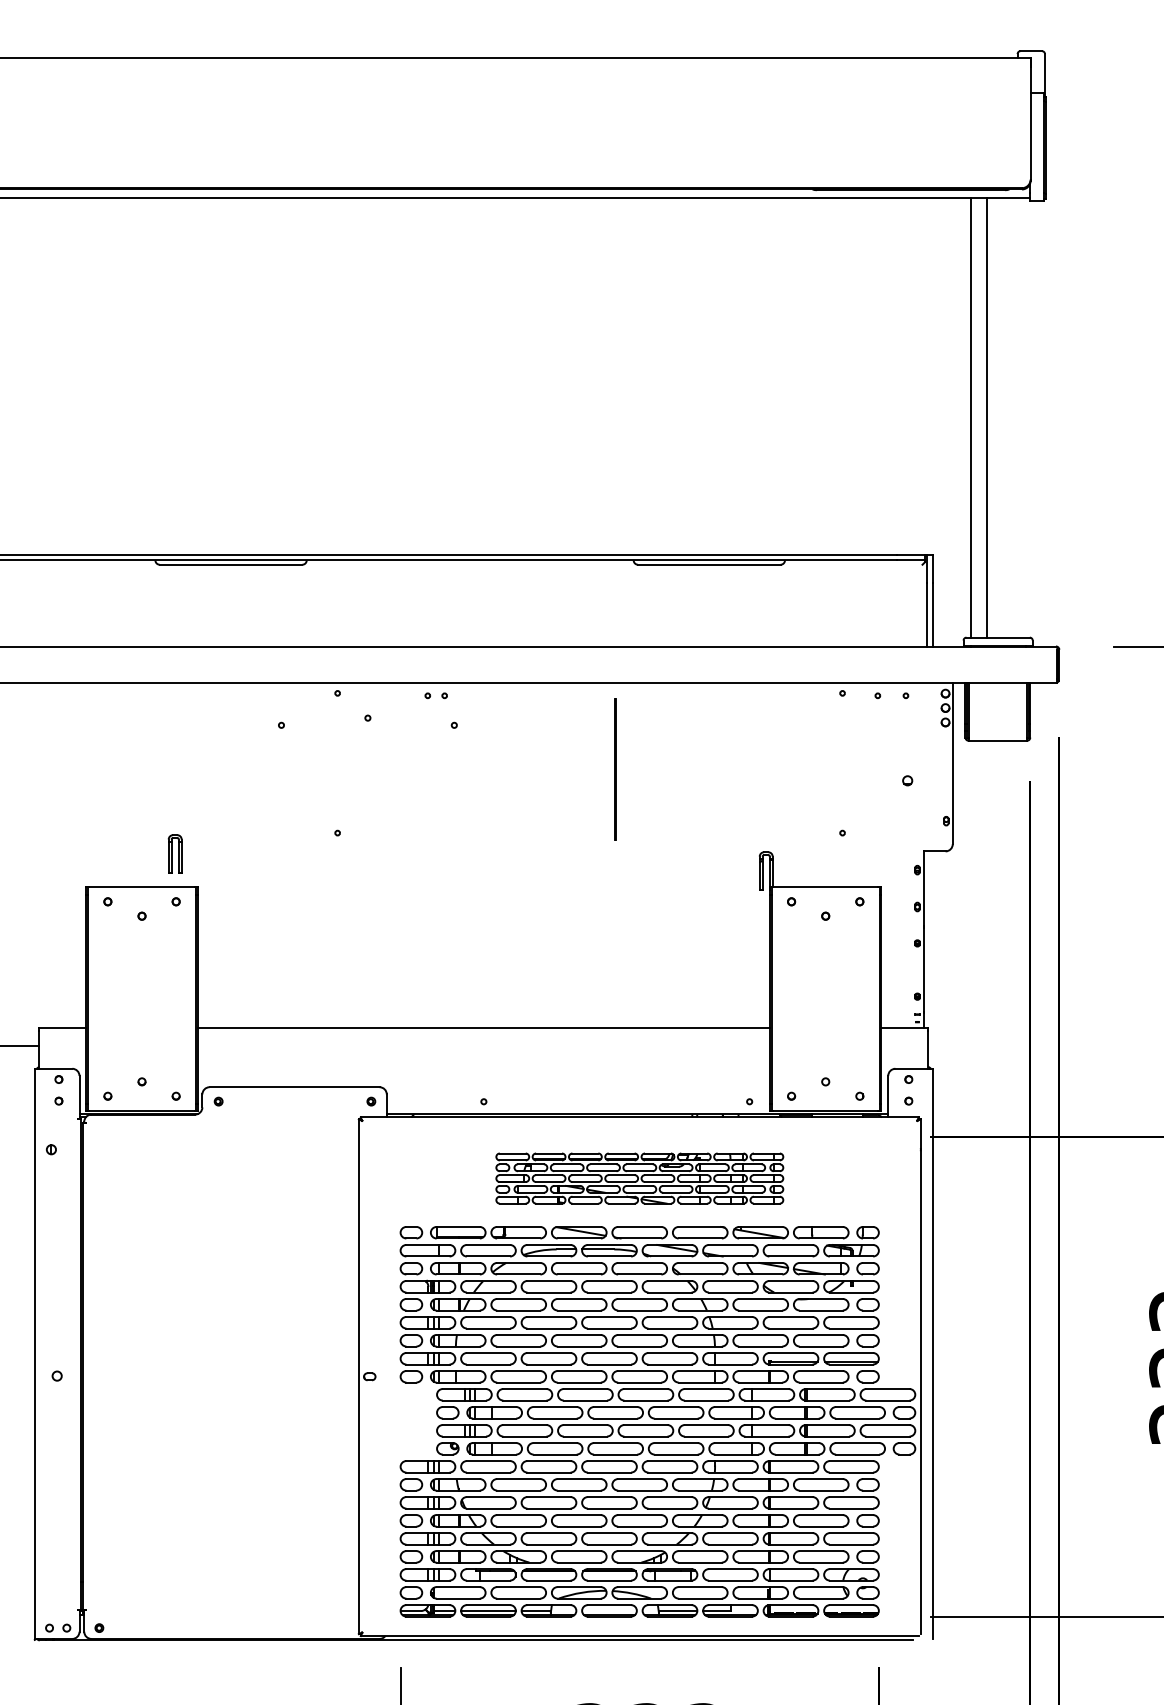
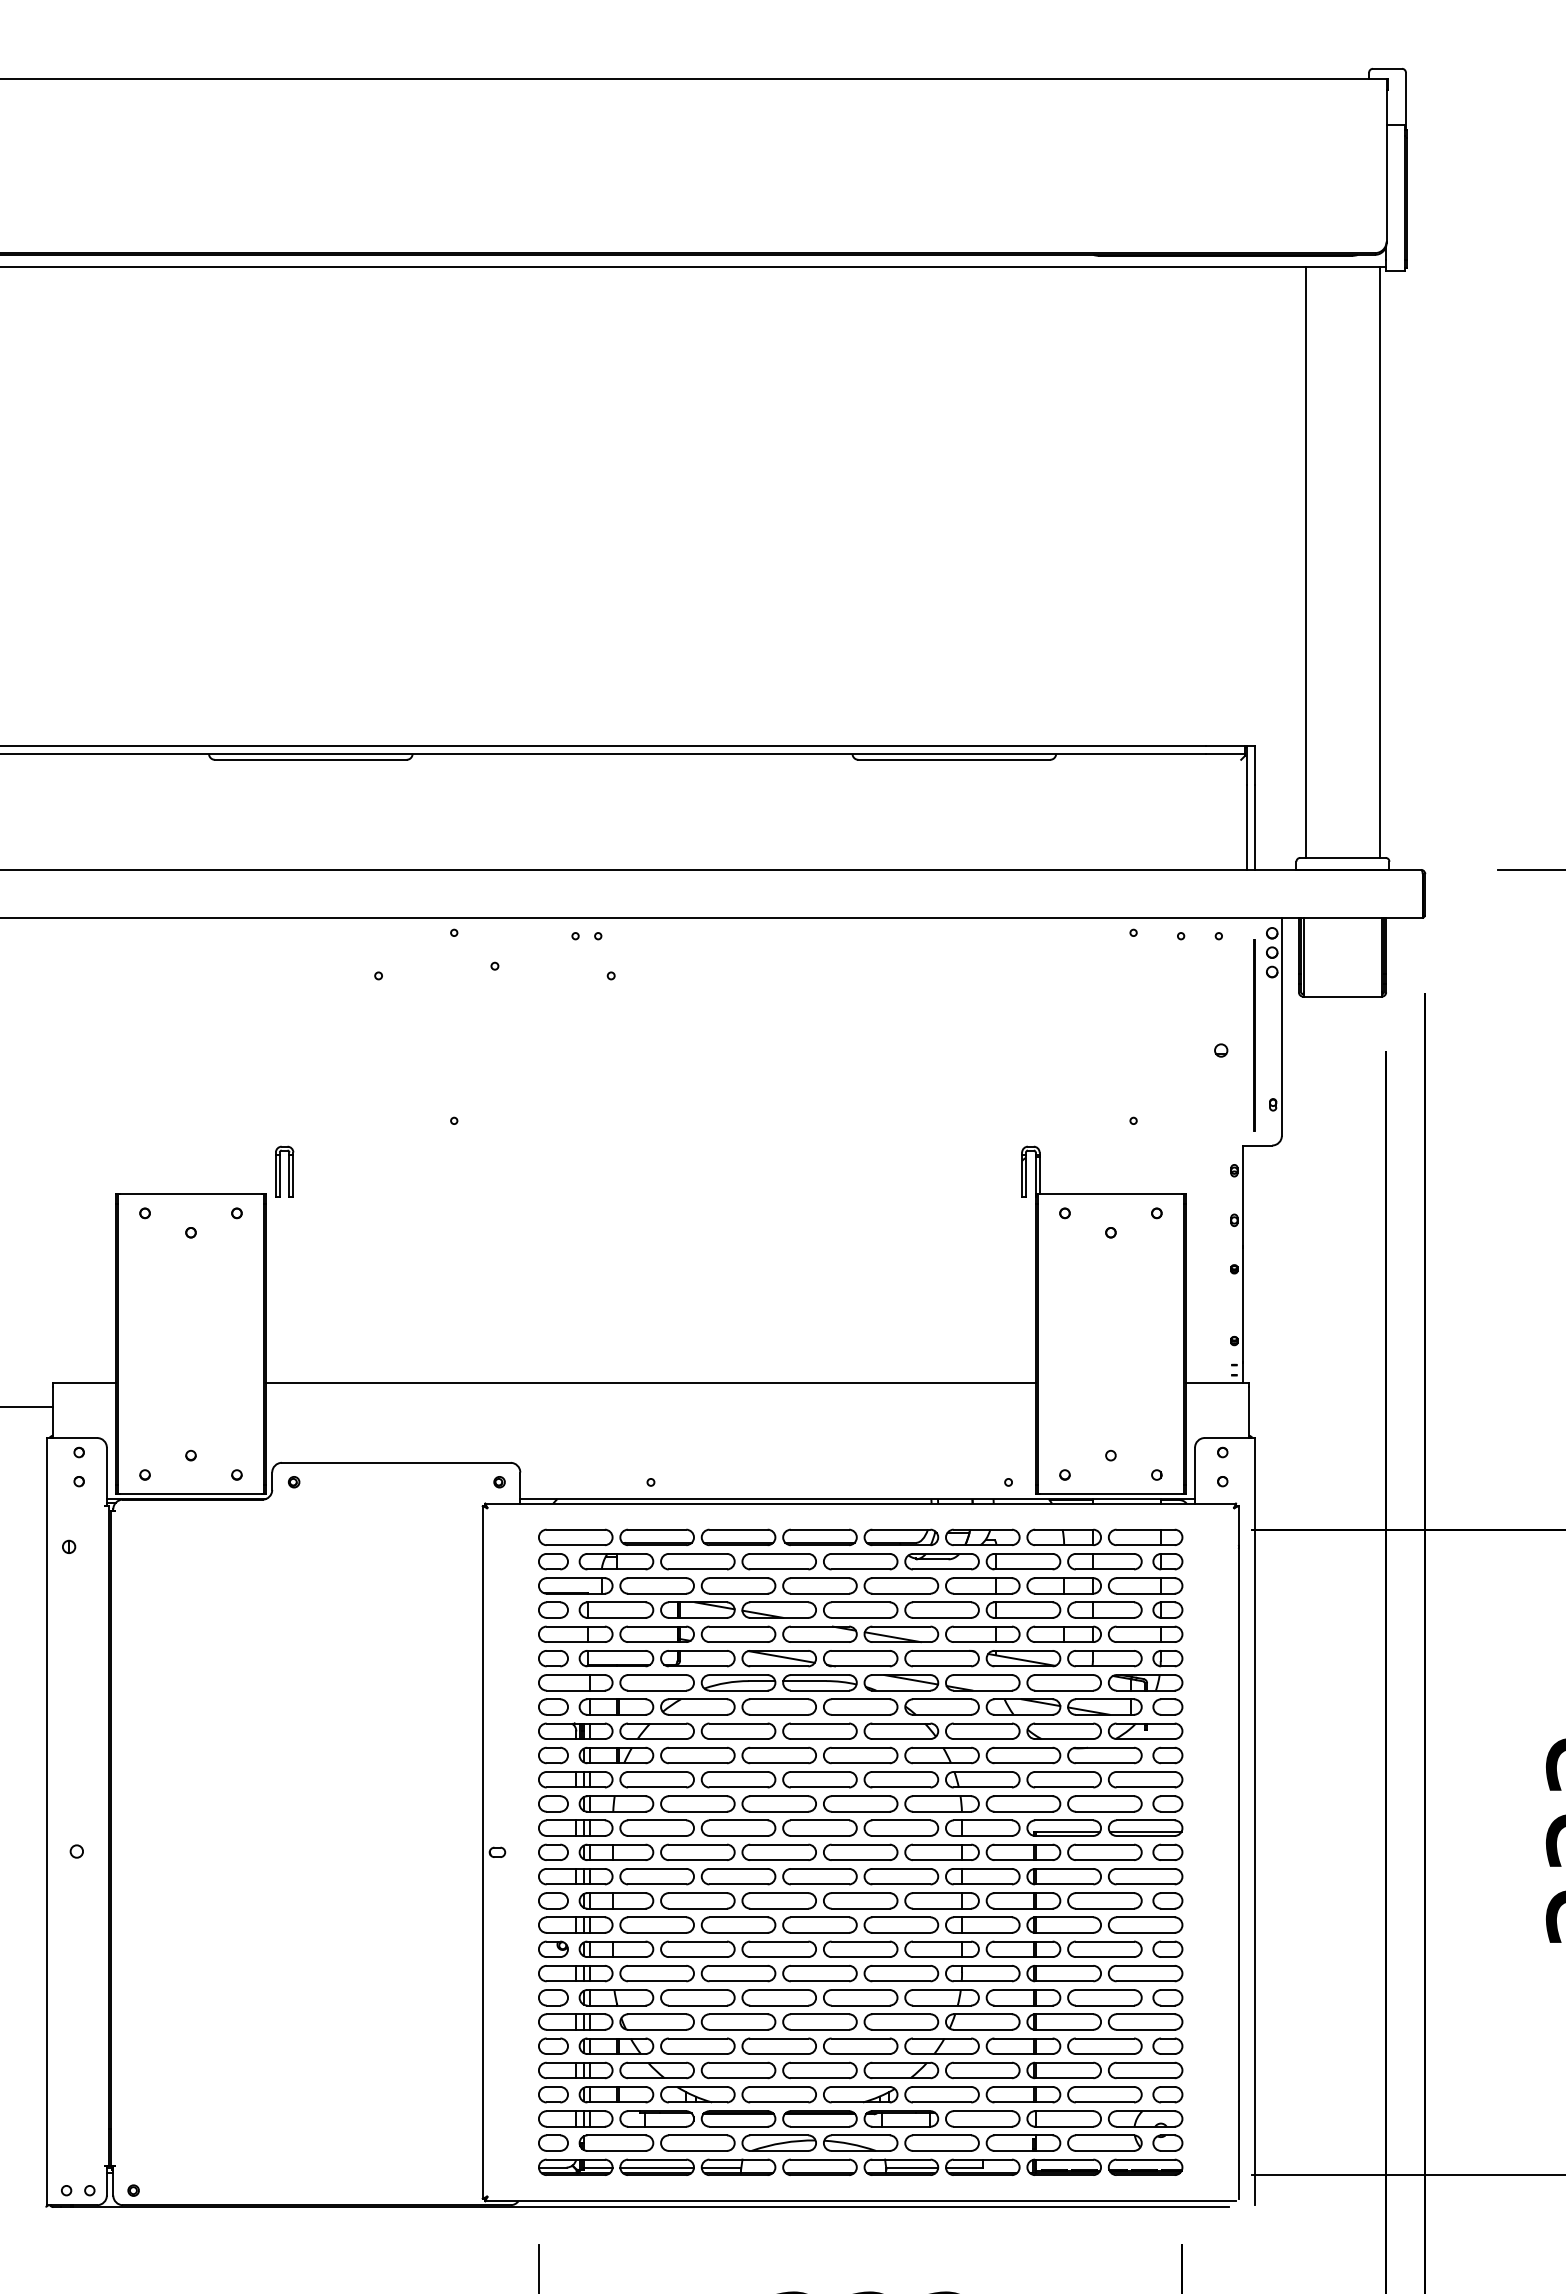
line: (986, 417) -> (1379, 561), moved
line: (615, 769) -> (1254, 1035), moved
part: (175, 853) -> (284, 1171), moved
part: (639, 1178) -> (860, 1585), size x1.67
part: (676, 1421) -> (860, 1912), moved

